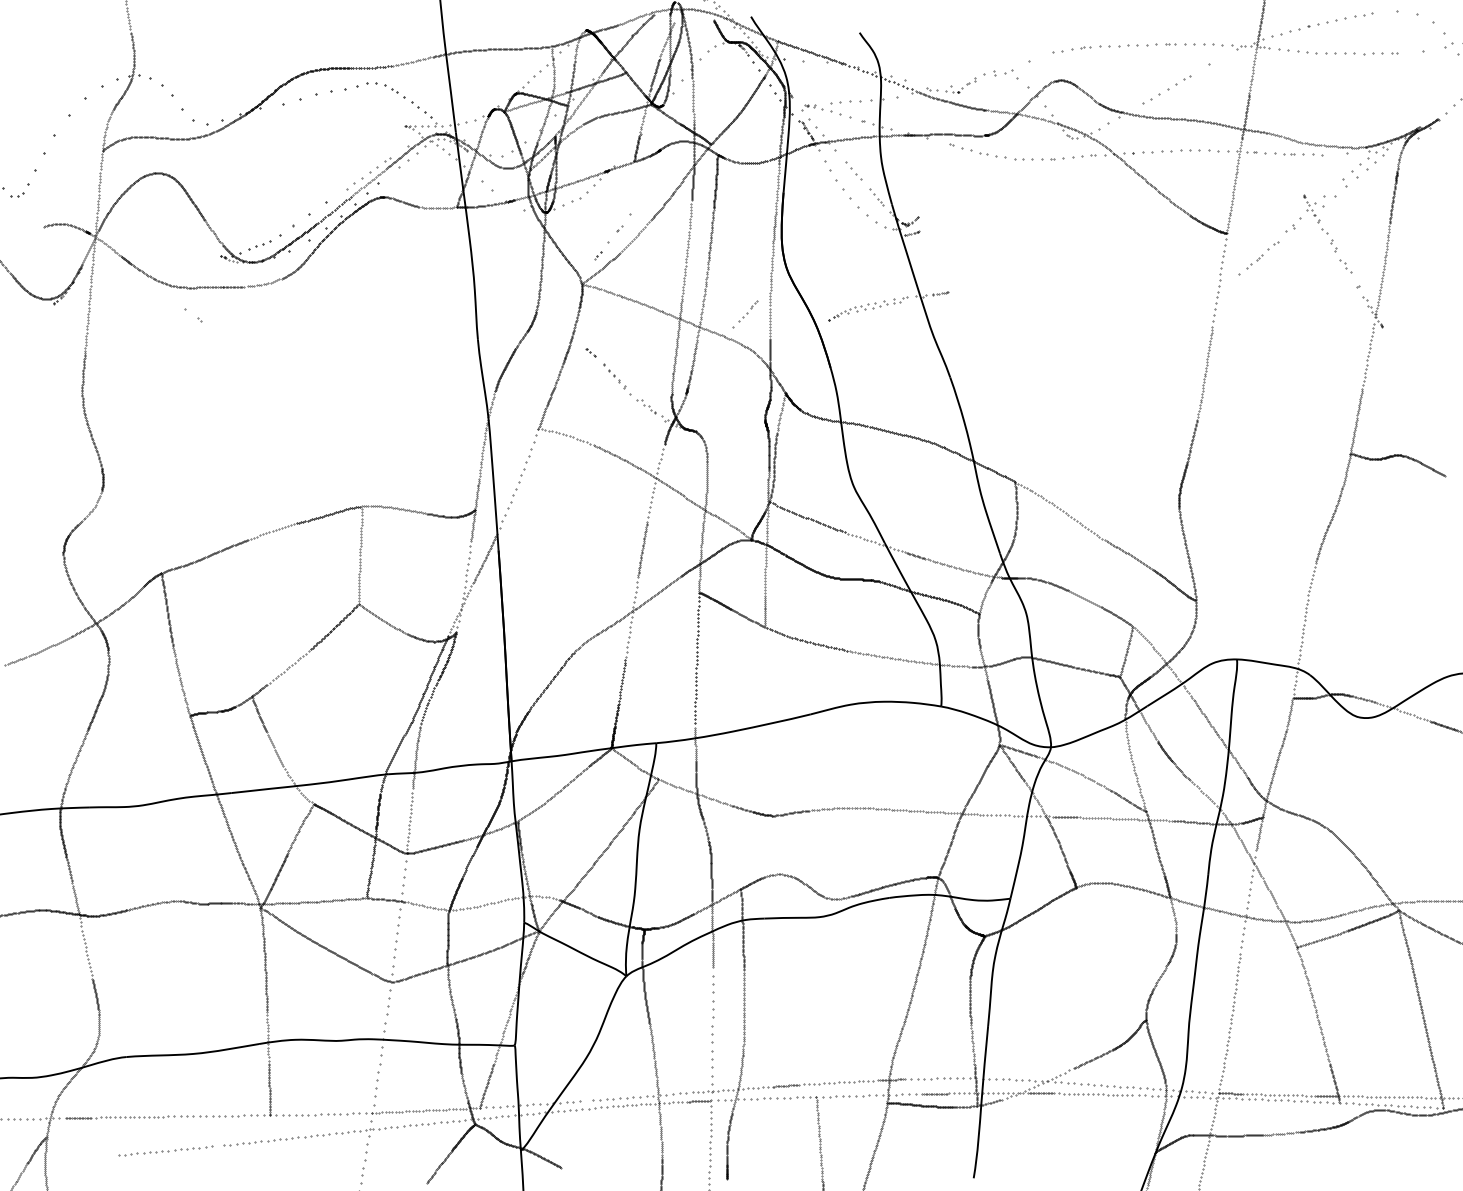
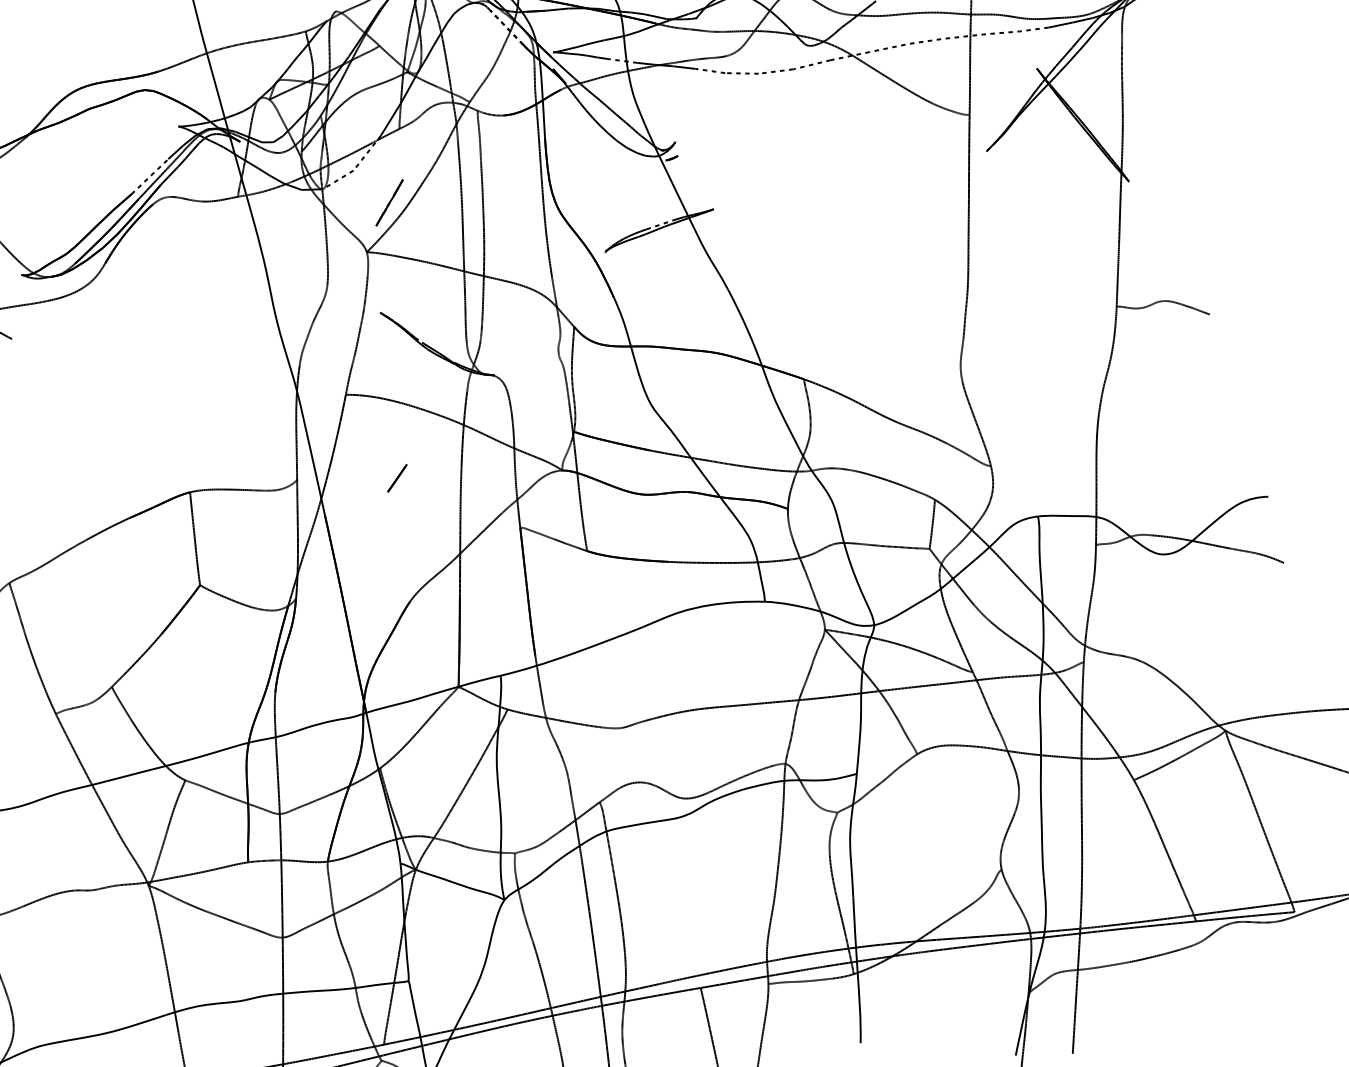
part: (745, 314) -> (397, 478), moved

